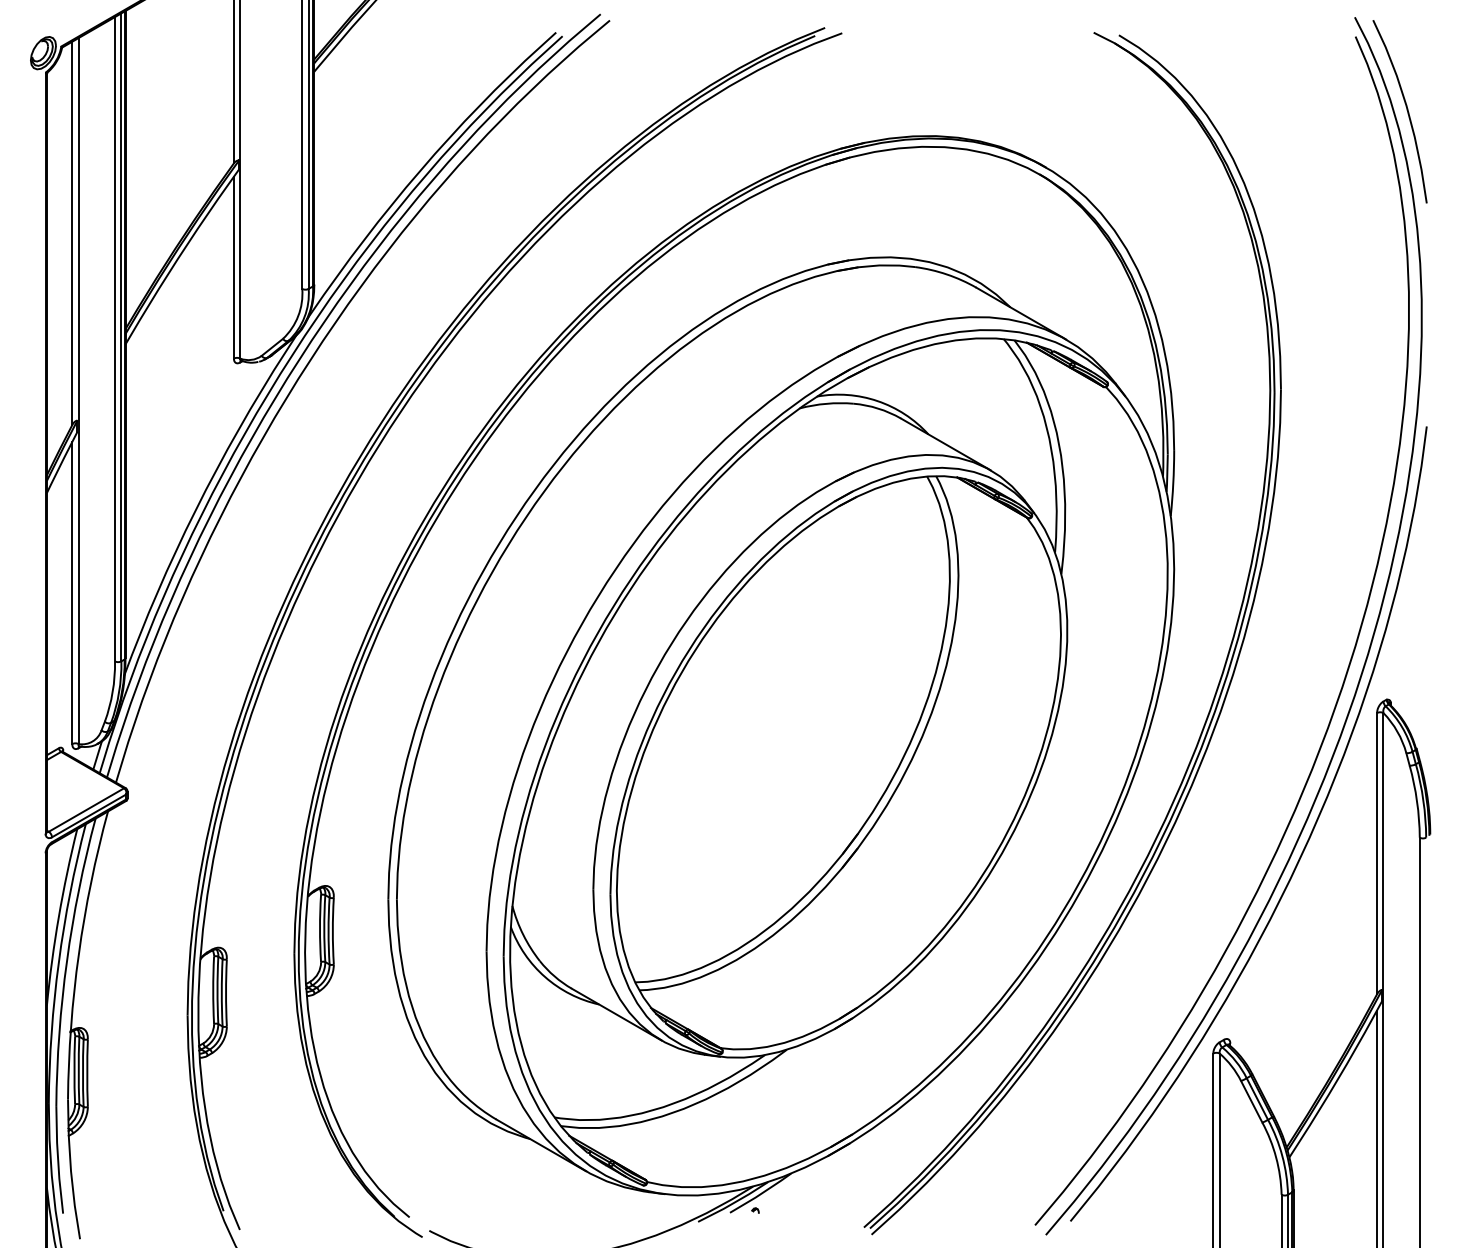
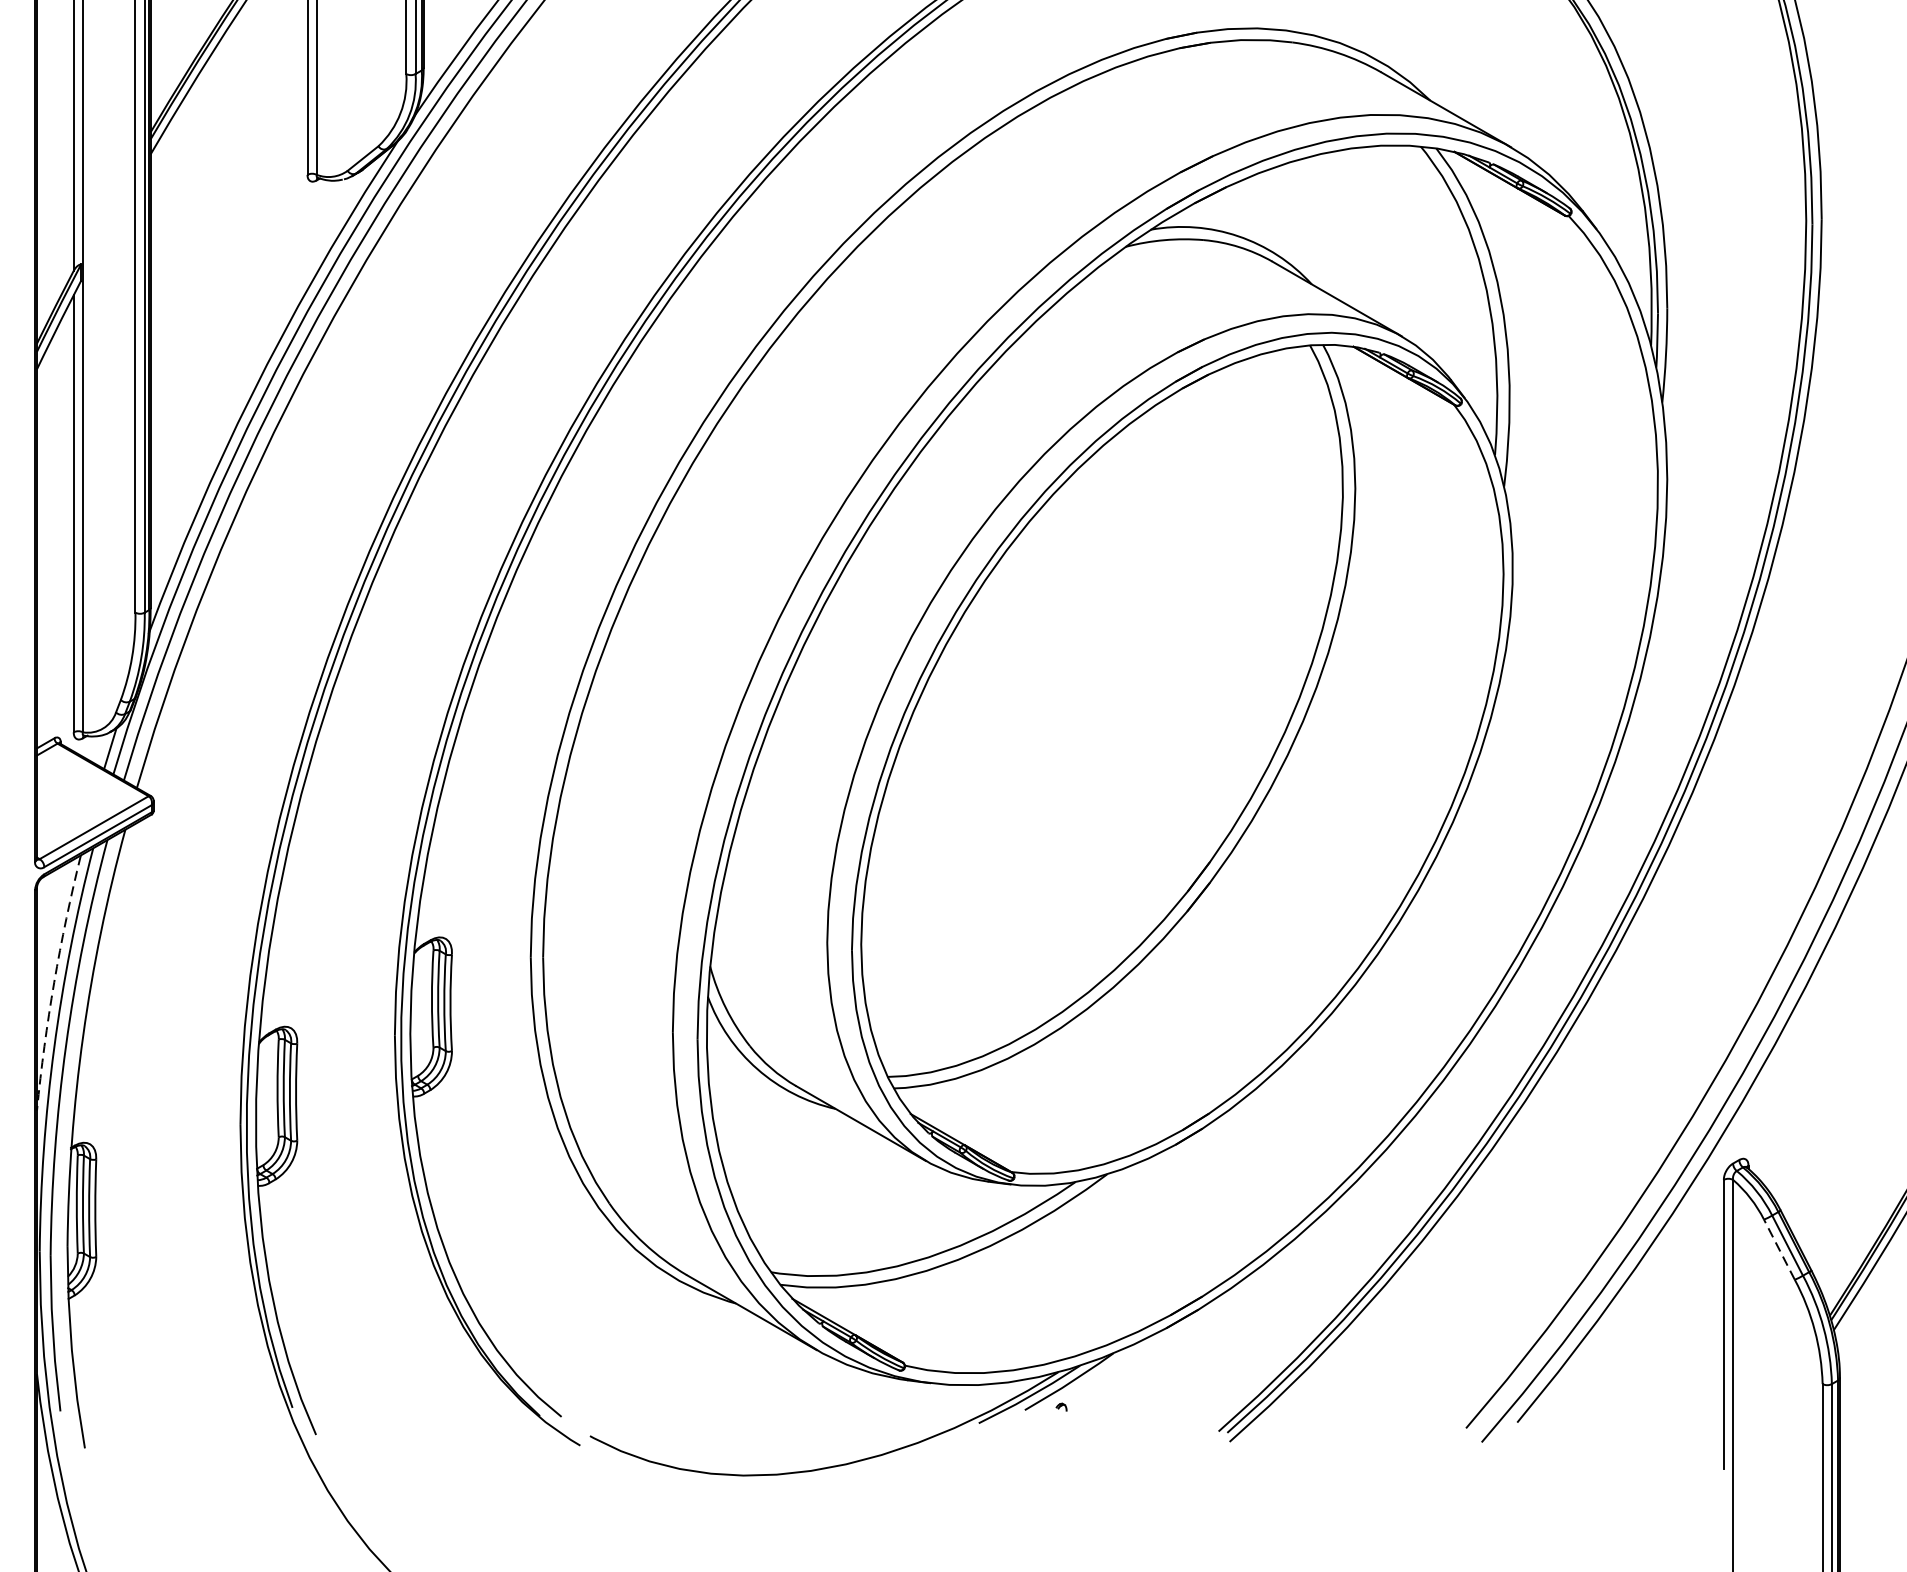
arc: (58, 916) -> (53, 981), solid -> dashed
line: (1251, 1101) -> (1779, 1249), solid -> dashed

